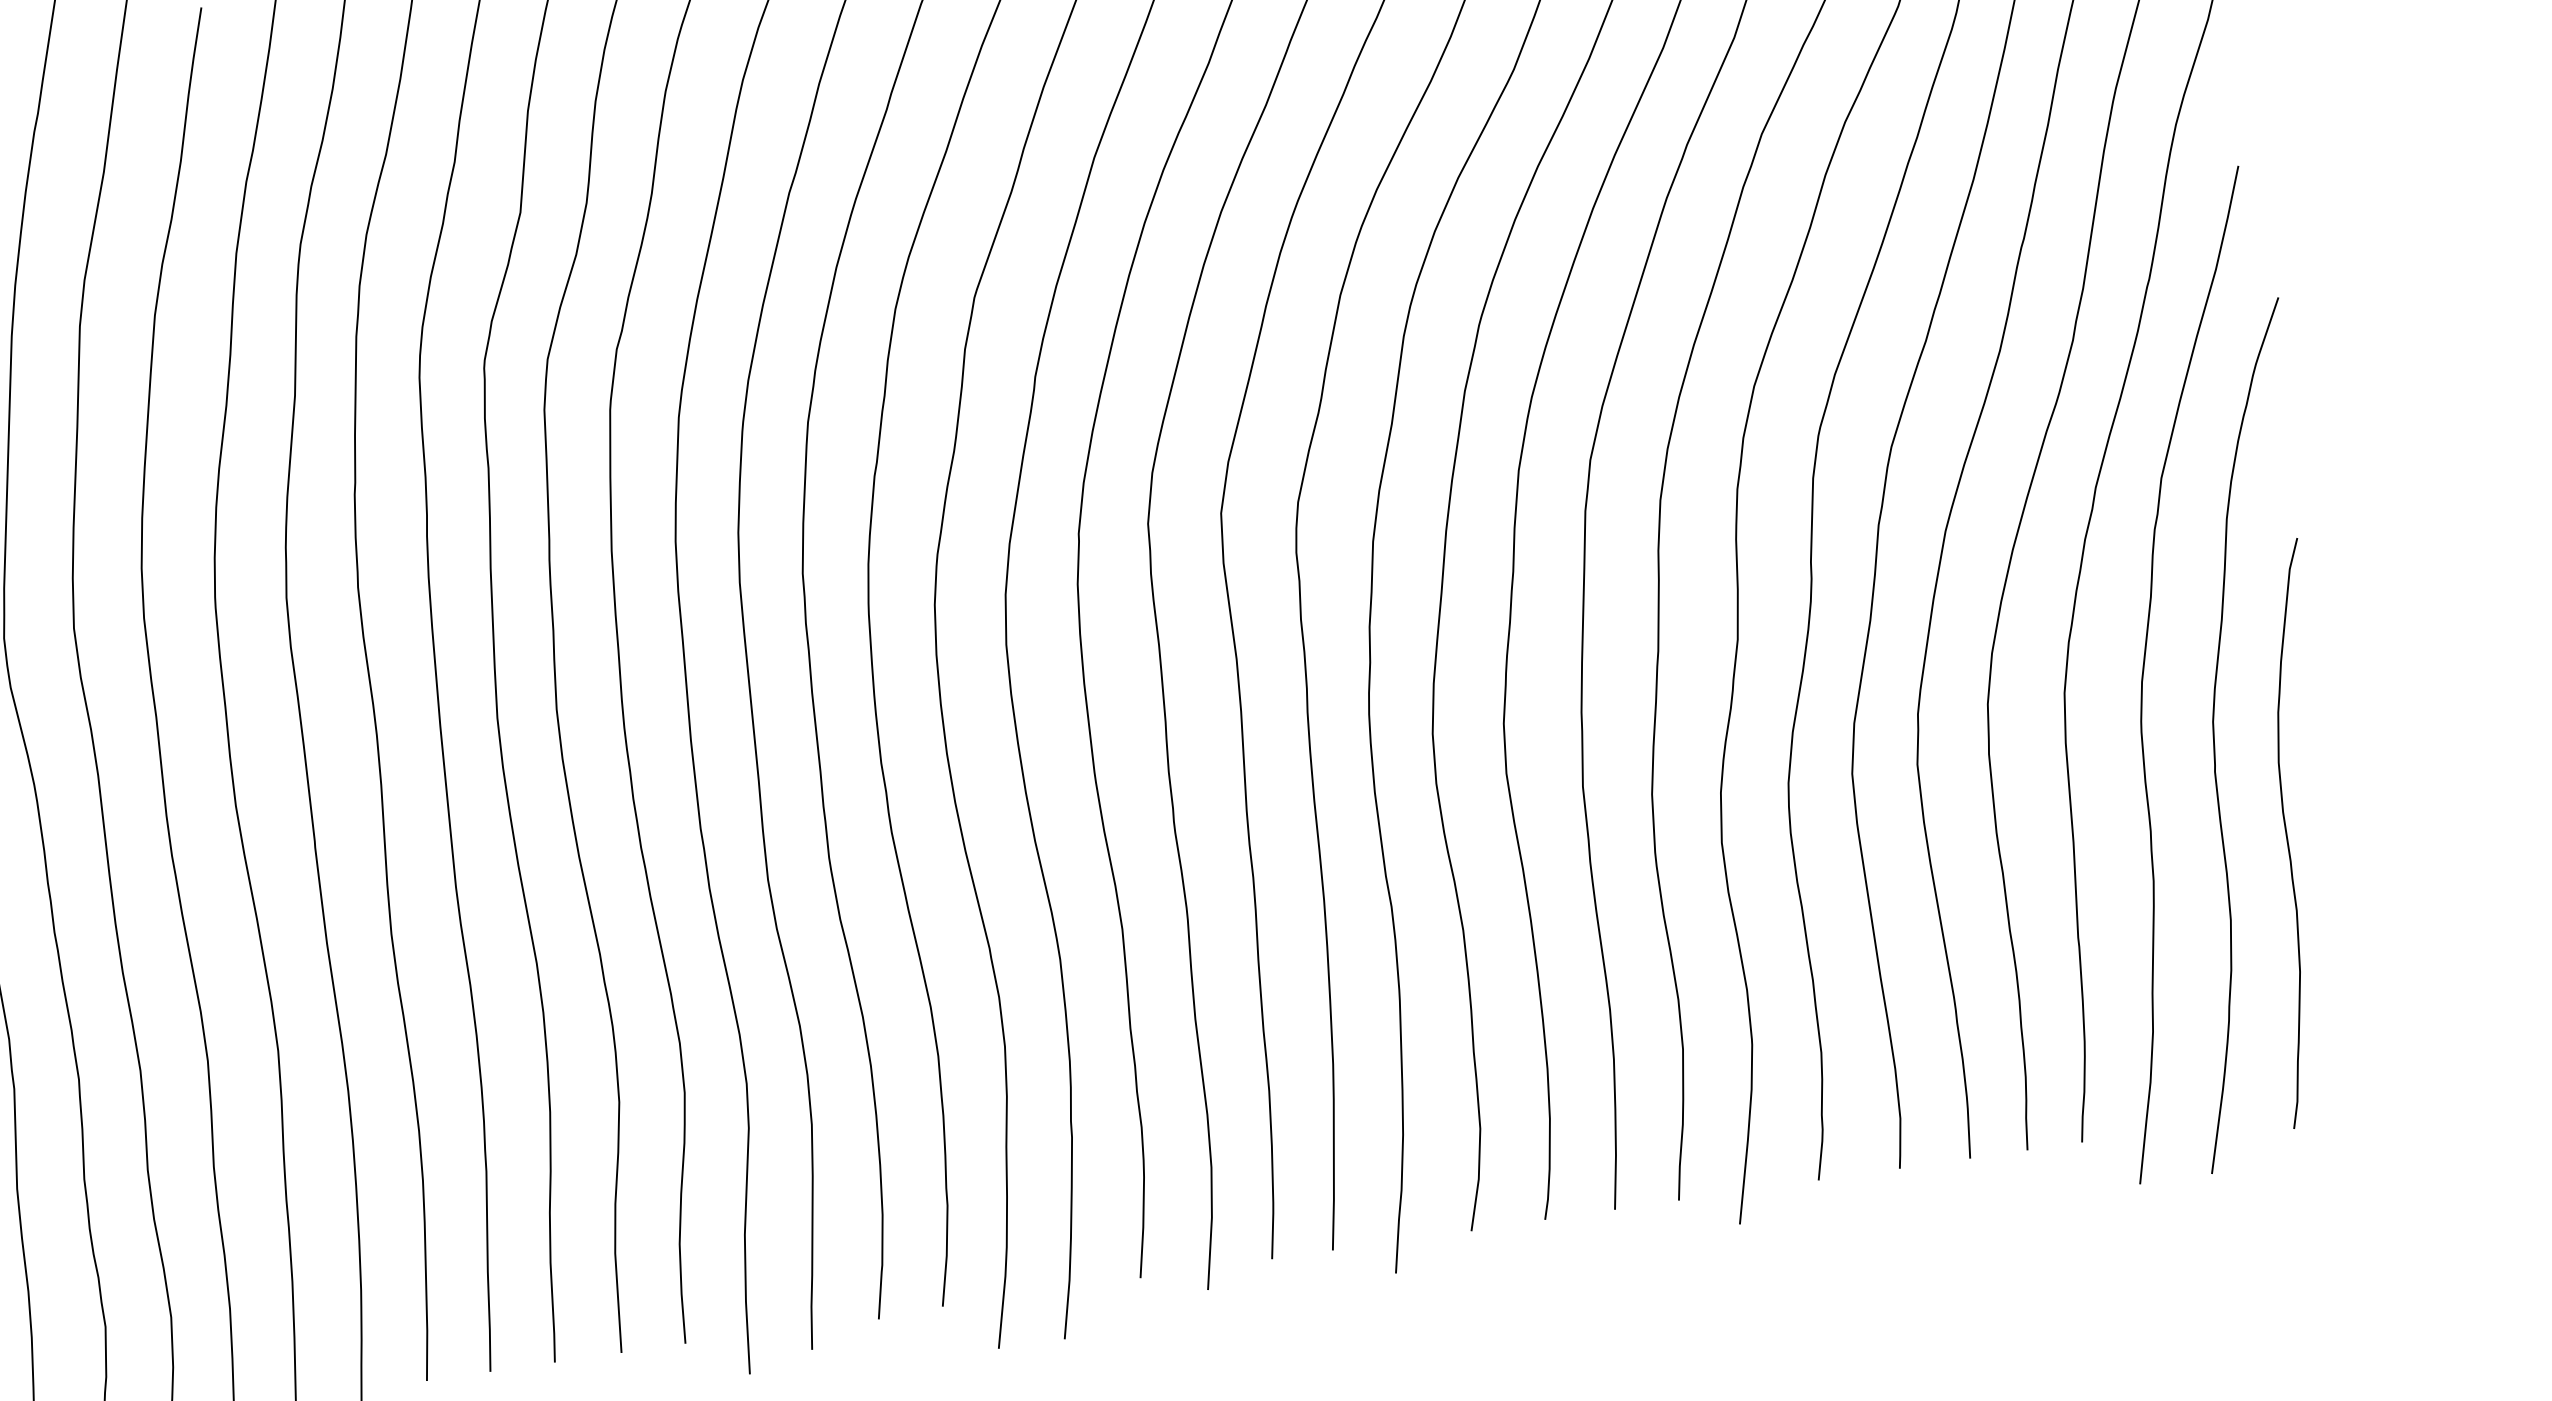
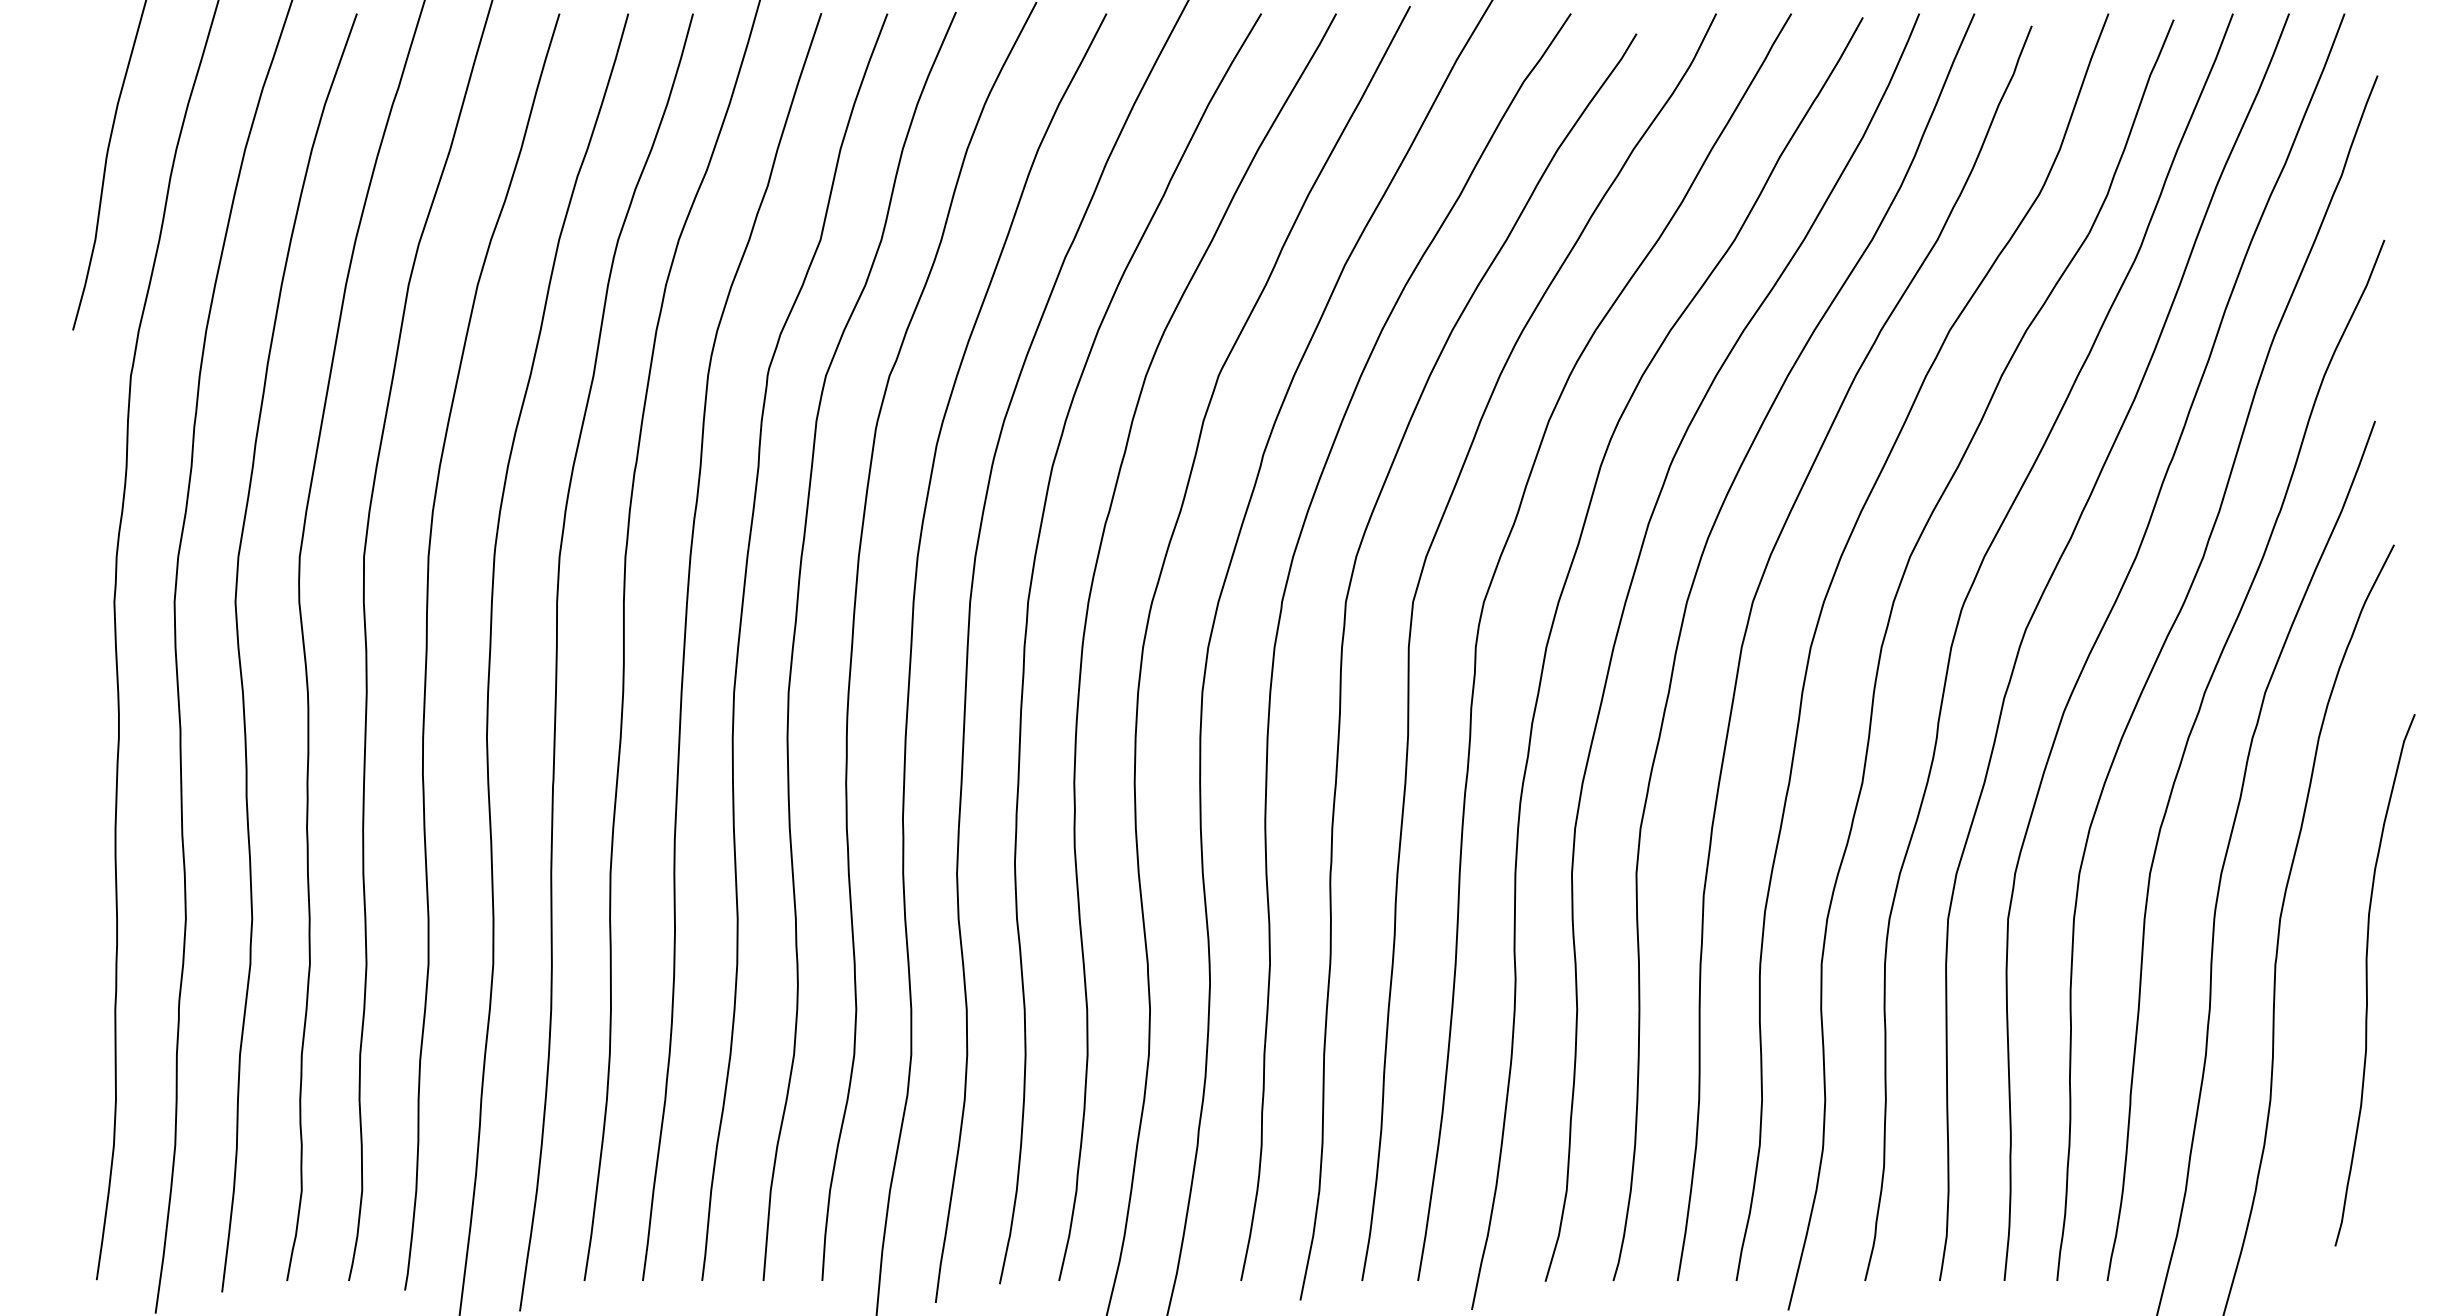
curve: (2287, 834) -> (2367, 980), moved

